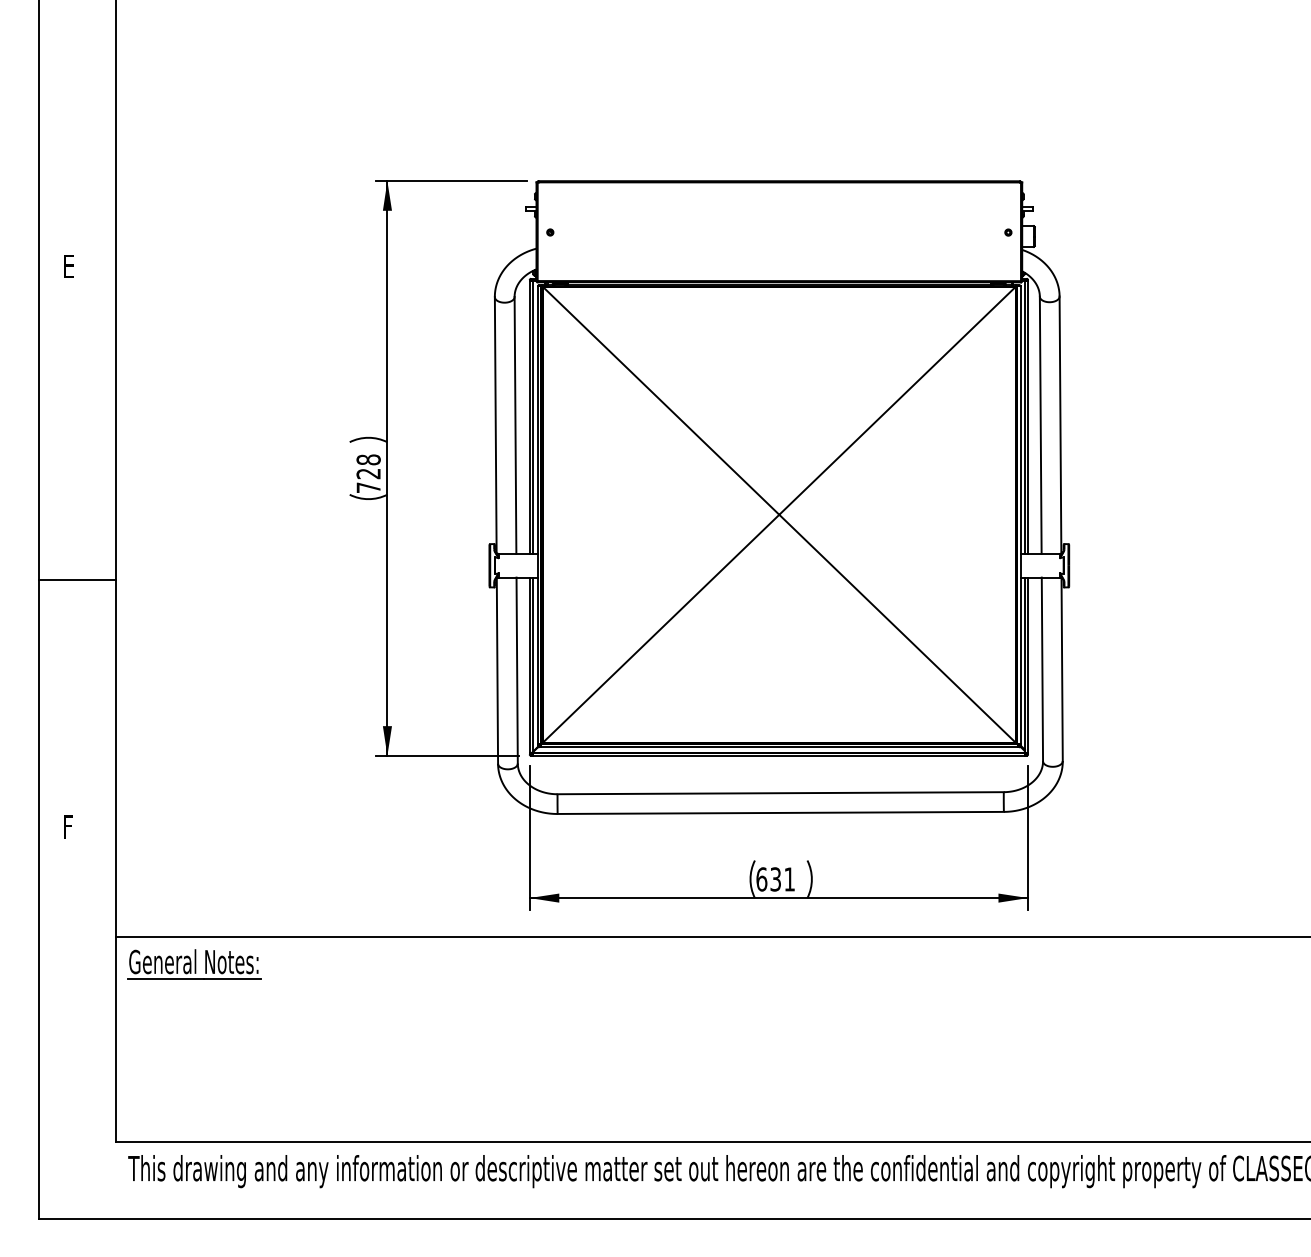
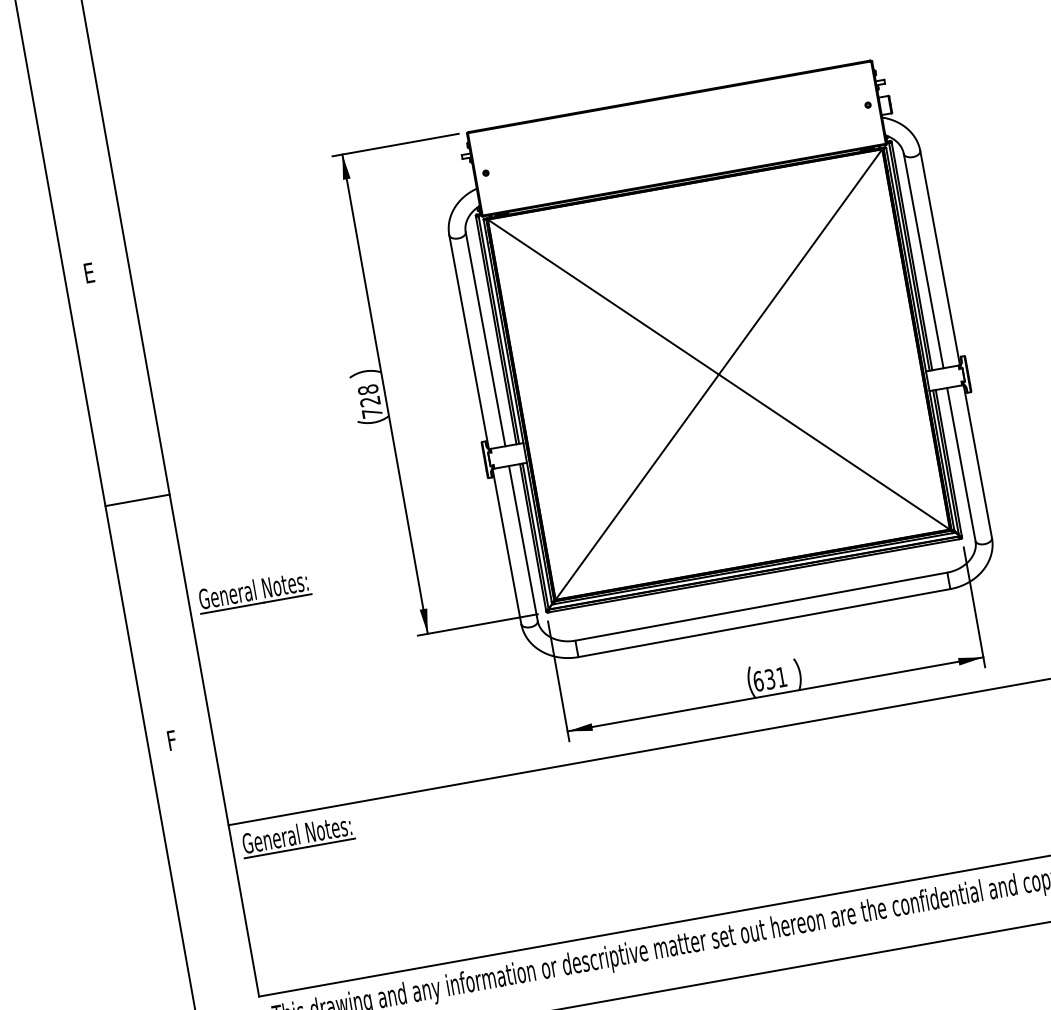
line: (77, 579) -> (137, 500), moved
part: (194, 671) -> (254, 592), added

